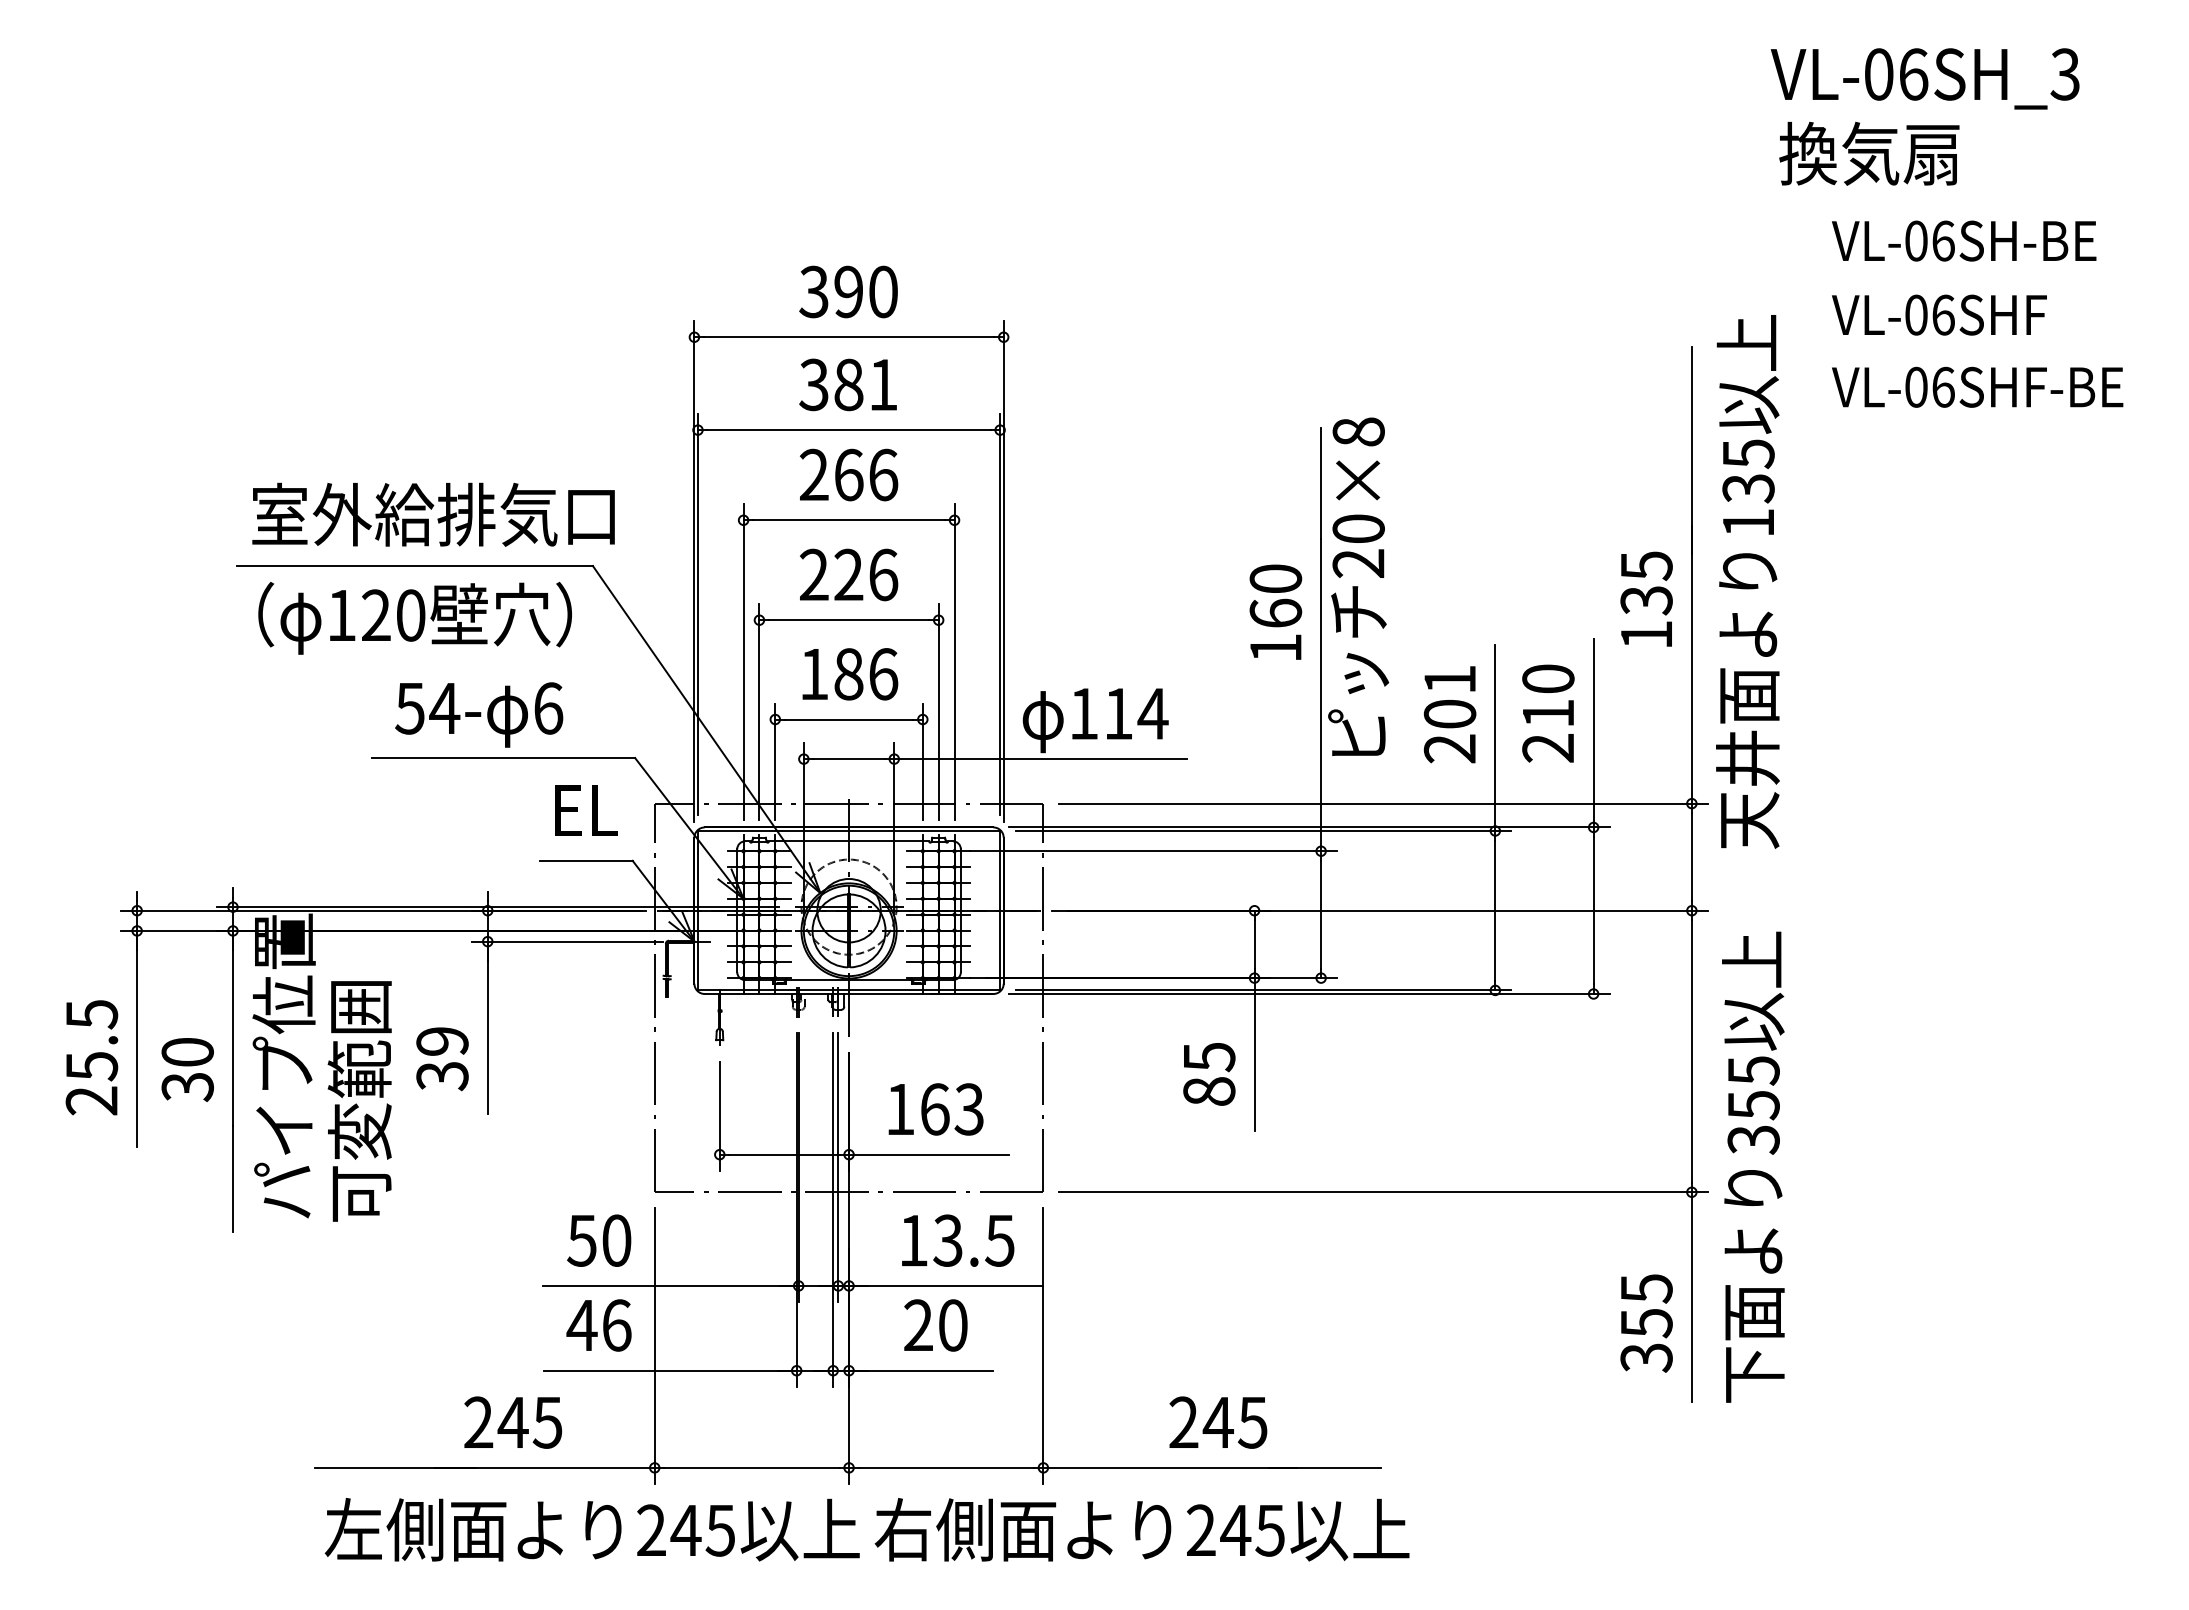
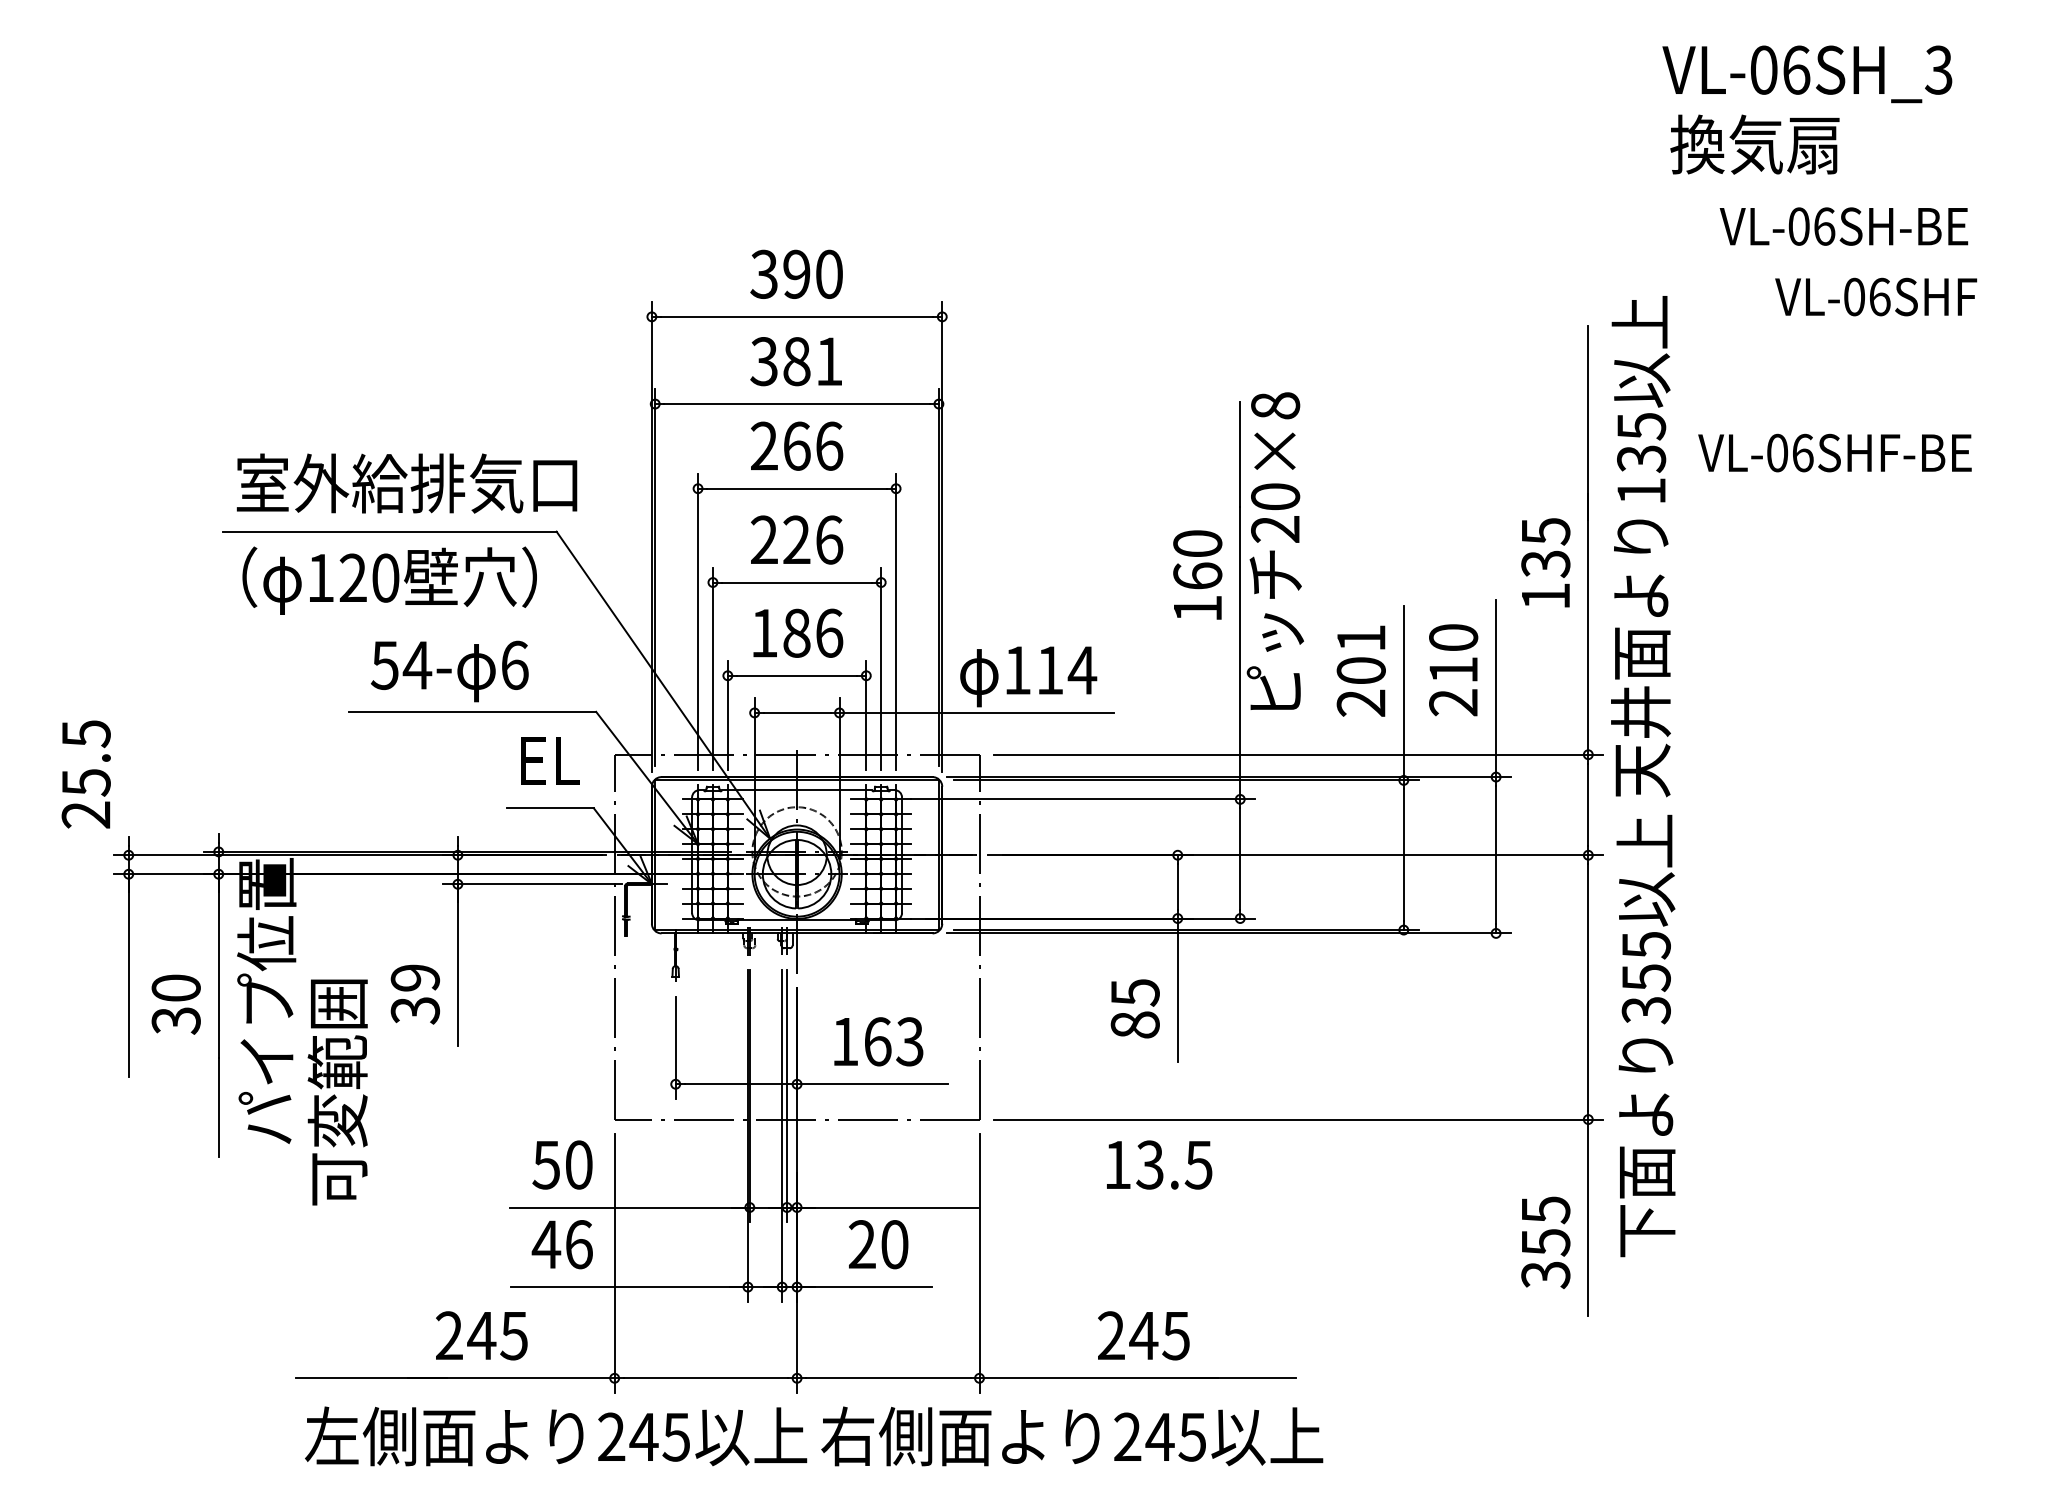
text: (1939, 314) -> (1876, 296), moved
text: (1977, 386) -> (1834, 452), moved
text: (91, 1057) -> (85, 774), moved
text: (359, 1101) -> (337, 1092), moved
text: (1753, 1166) -> (1646, 1035), moved
text: (958, 1240) -> (1159, 1164), moved

